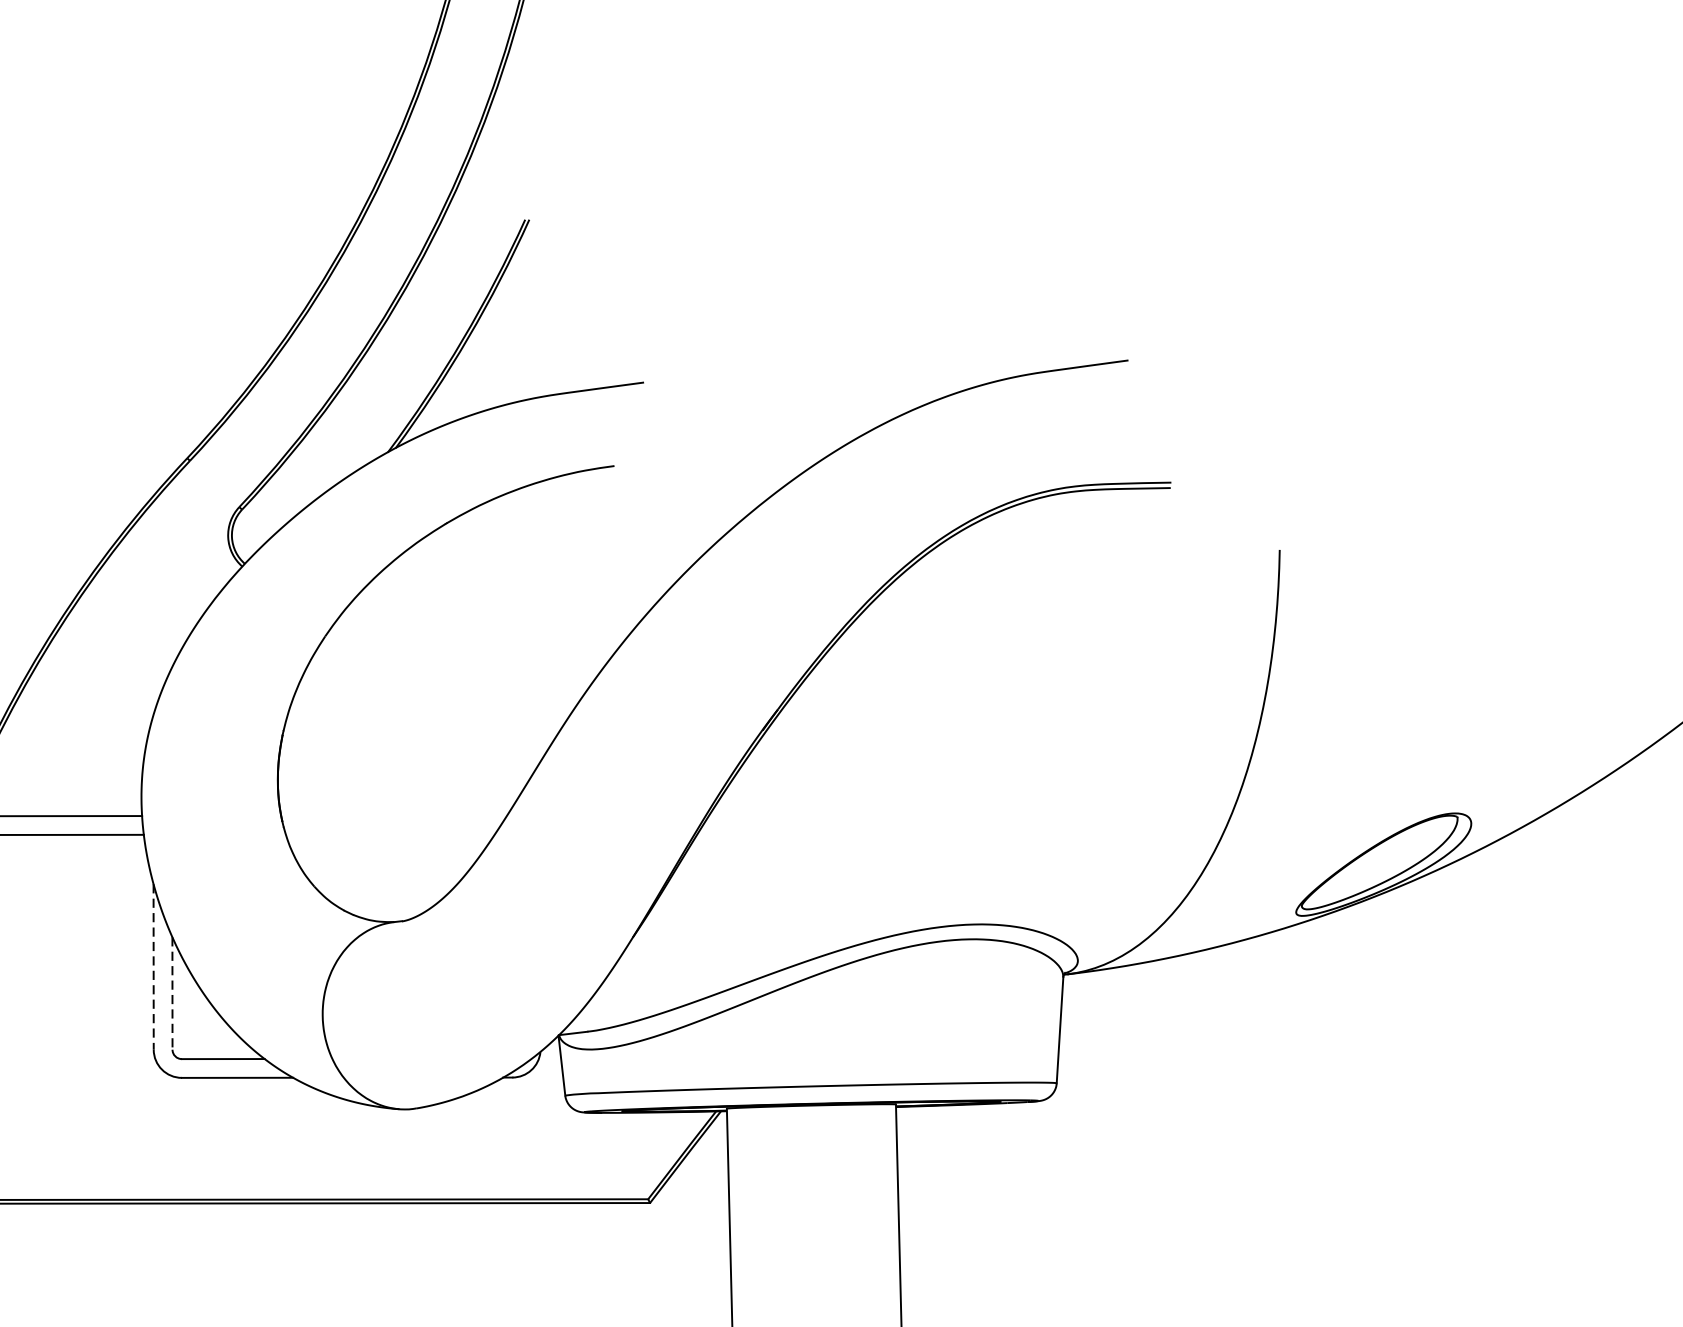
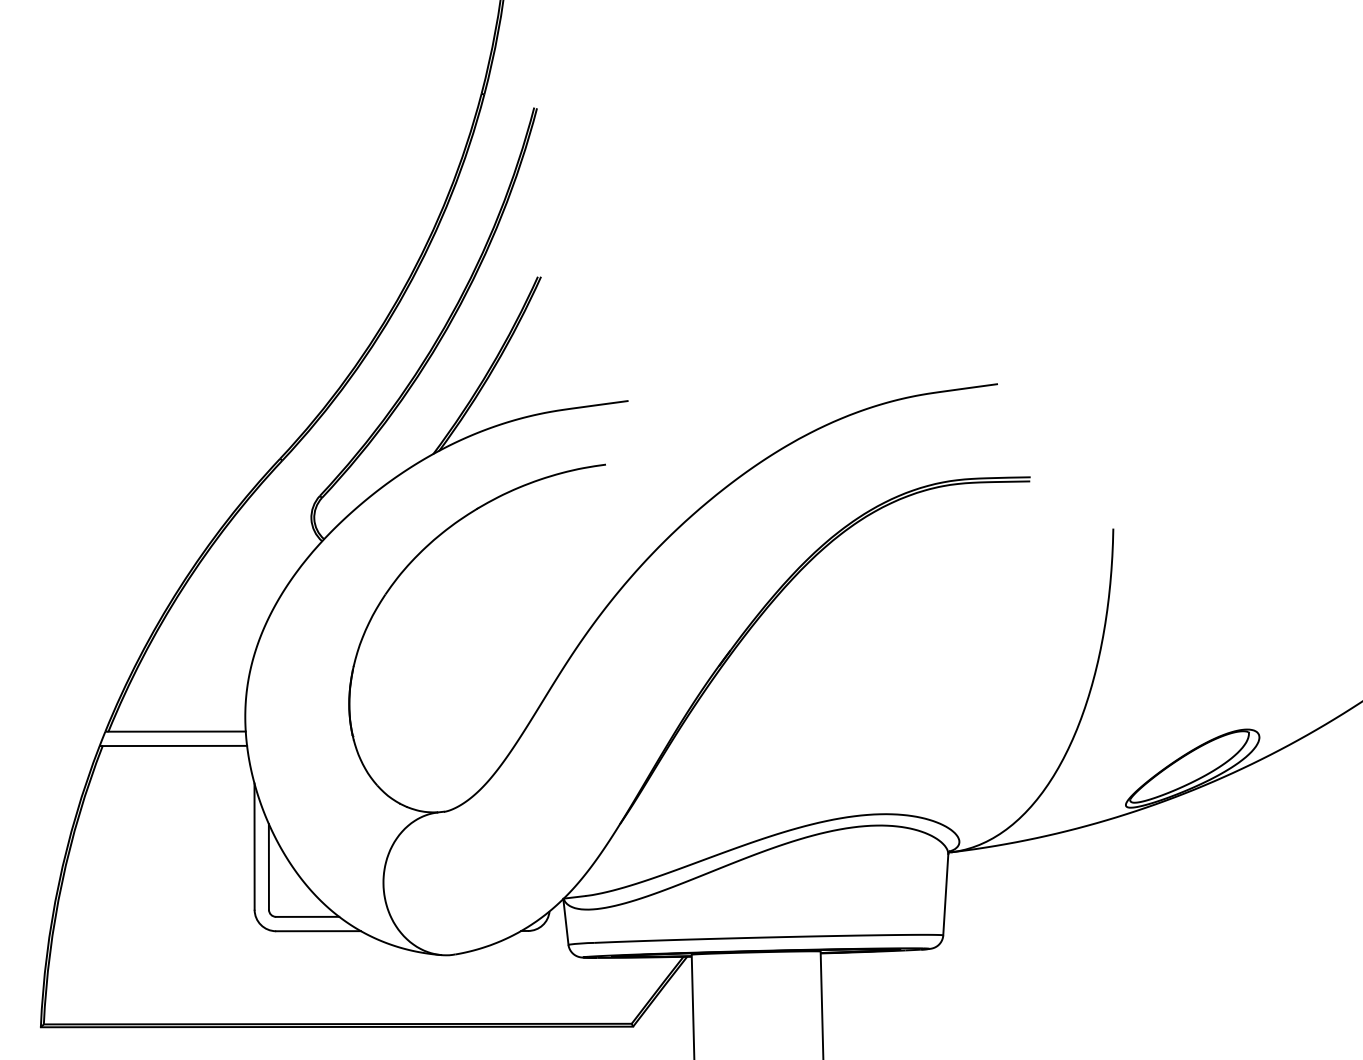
line: (153, 968) -> (254, 847), dashed -> solid
line: (171, 993) -> (268, 866), dashed -> solid

